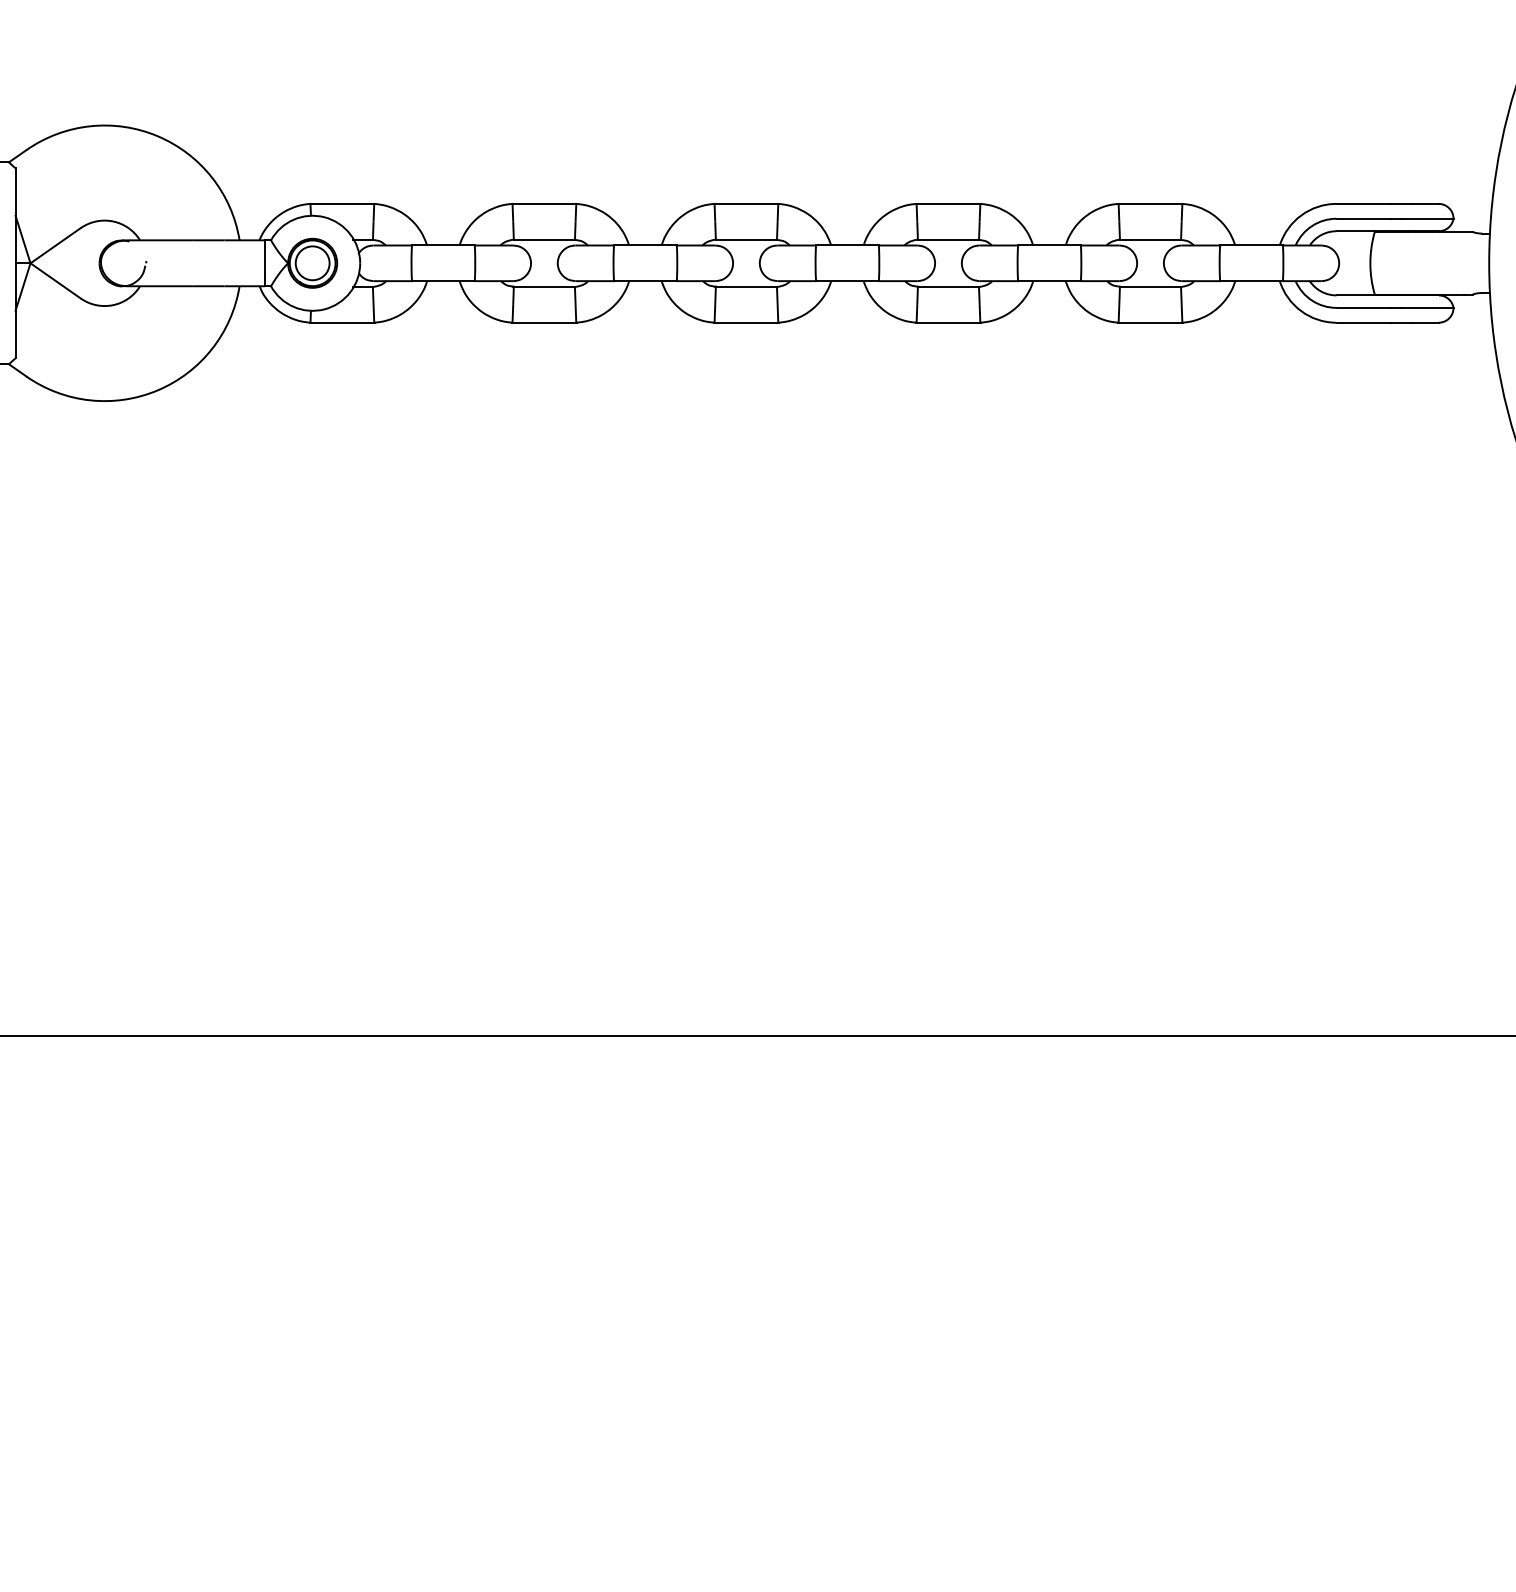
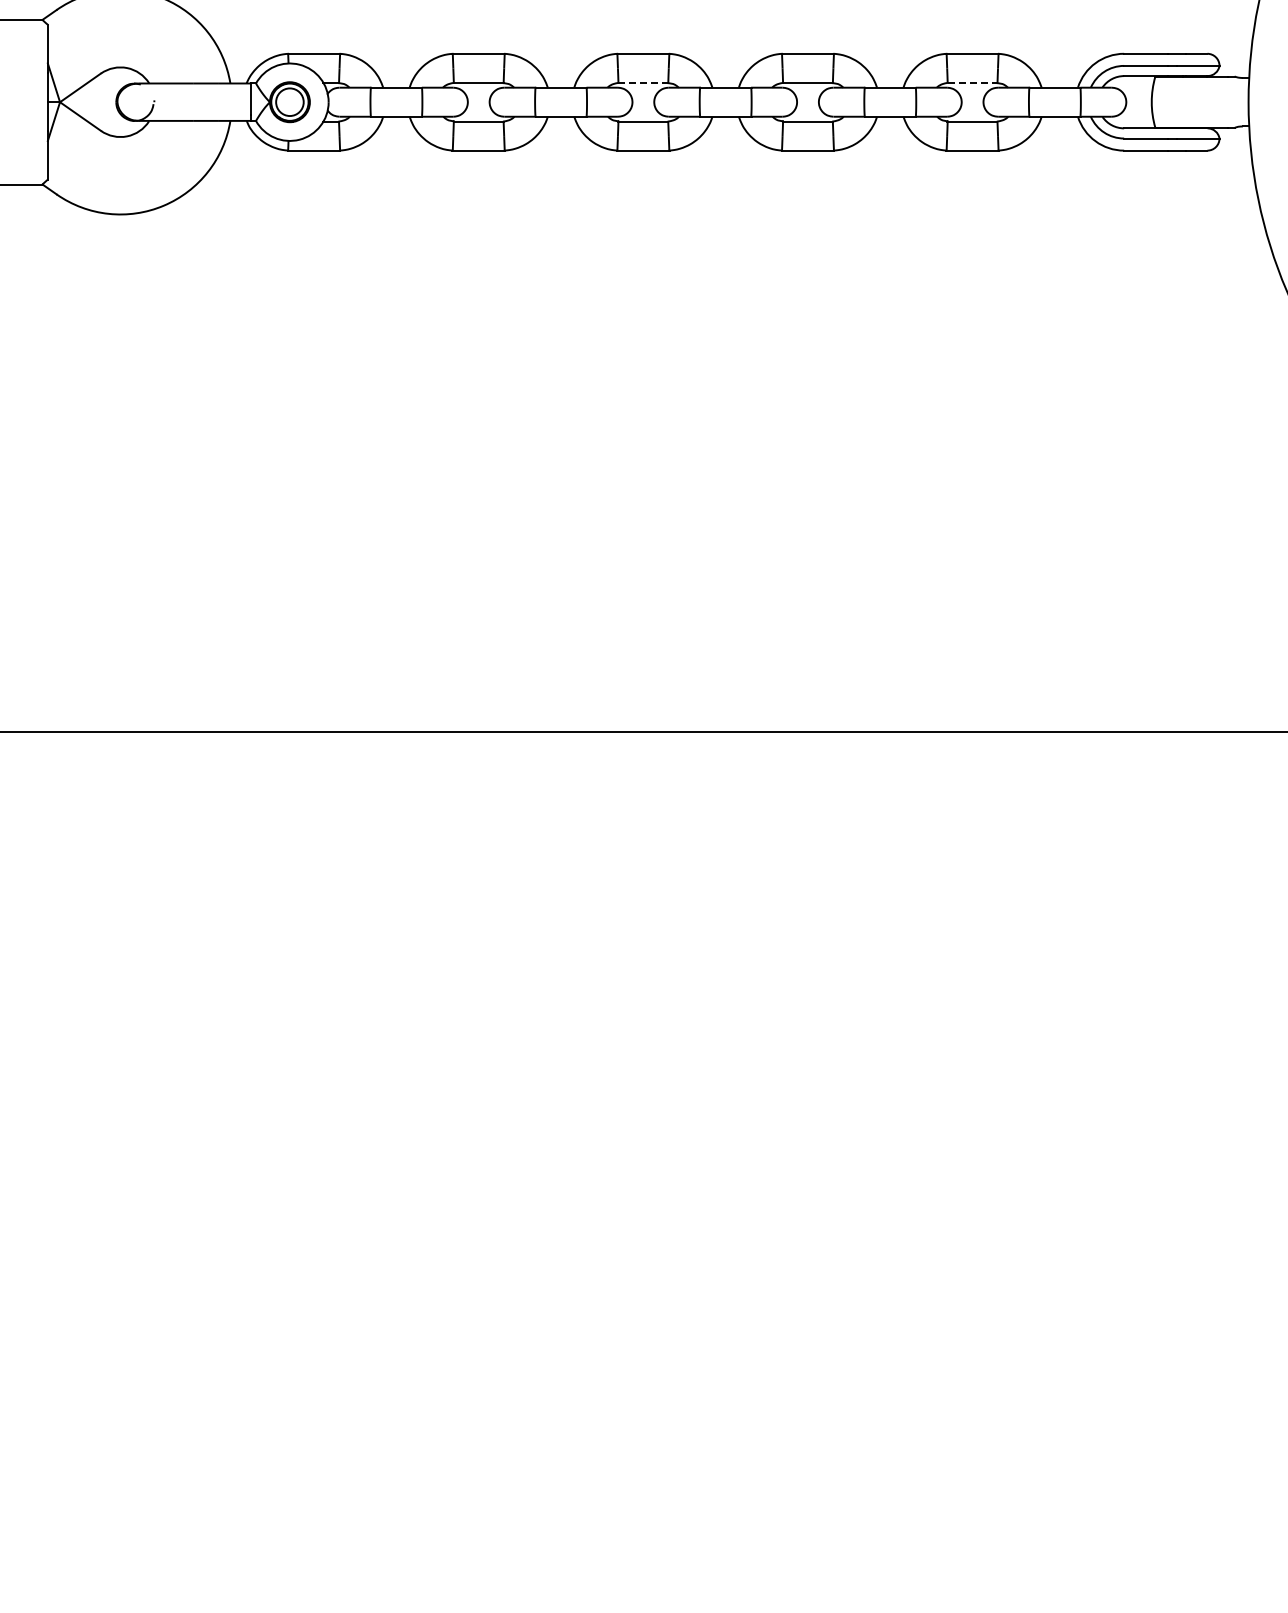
line: (747, 239) -> (644, 82), solid -> dashed
line: (1151, 239) -> (973, 82), solid -> dashed

